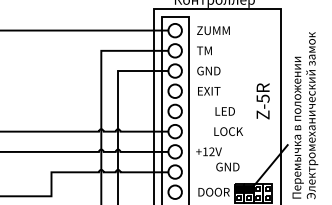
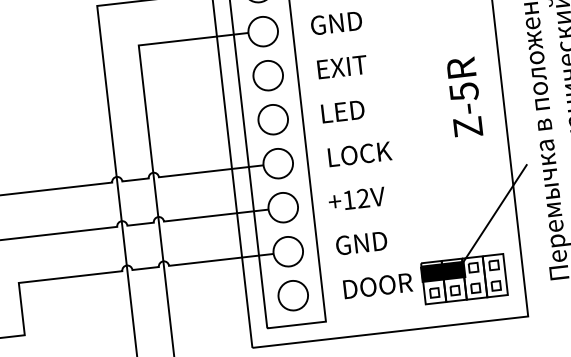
text: (262, 101) -> (463, 98), moved
text: (224, 111) -> (341, 112), moved
text: (228, 131) -> (359, 154), moved
text: (227, 166) -> (360, 242), moved

